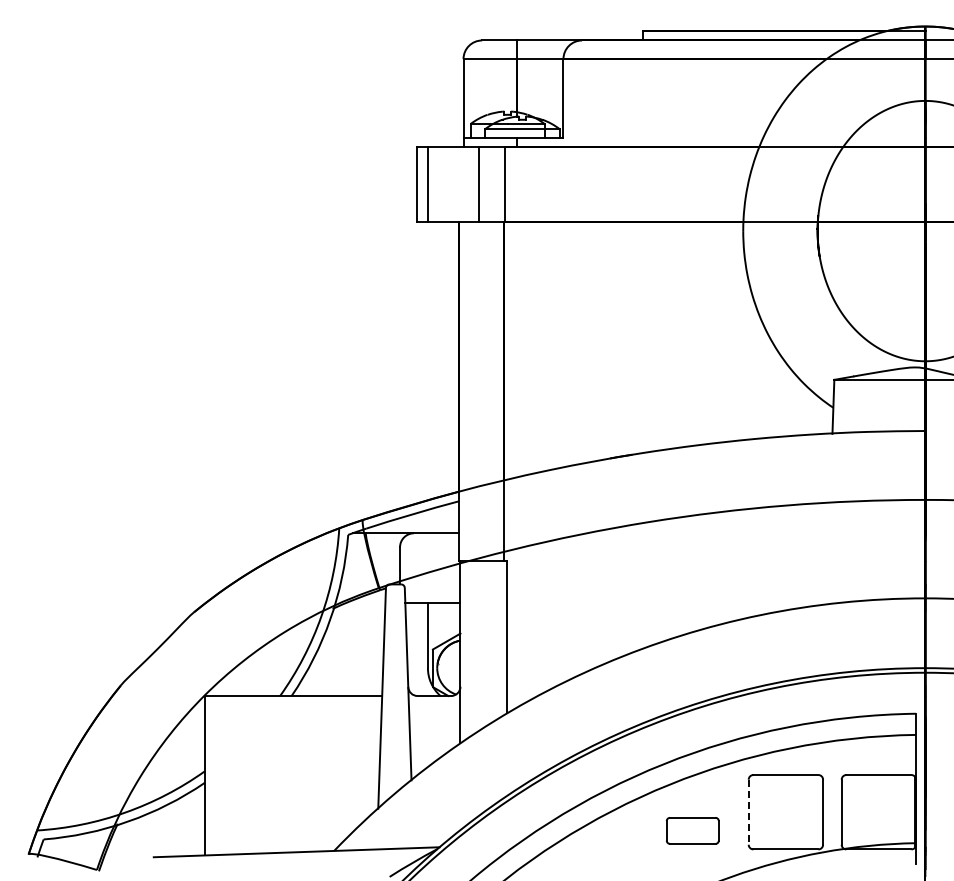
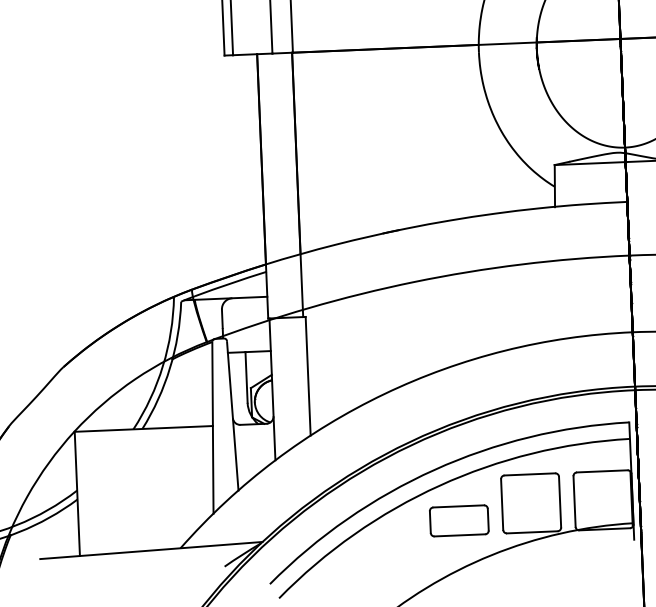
line: (748, 812) -> (502, 504), dashed -> solid
part: (692, 830) -> (458, 520), size x1.43

